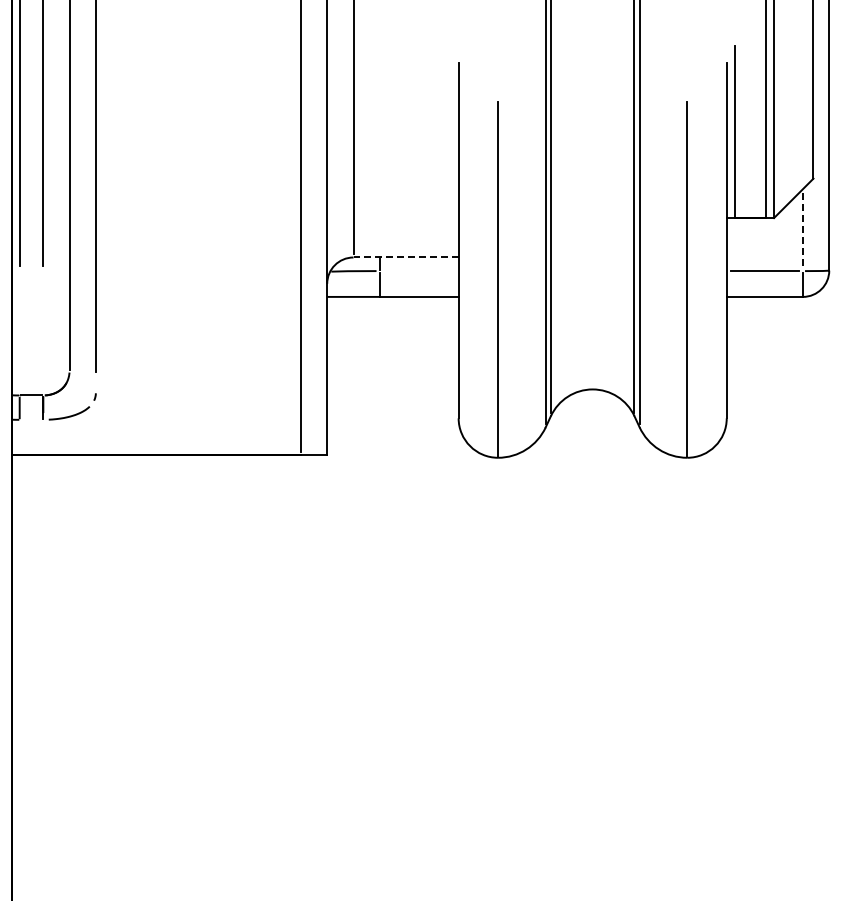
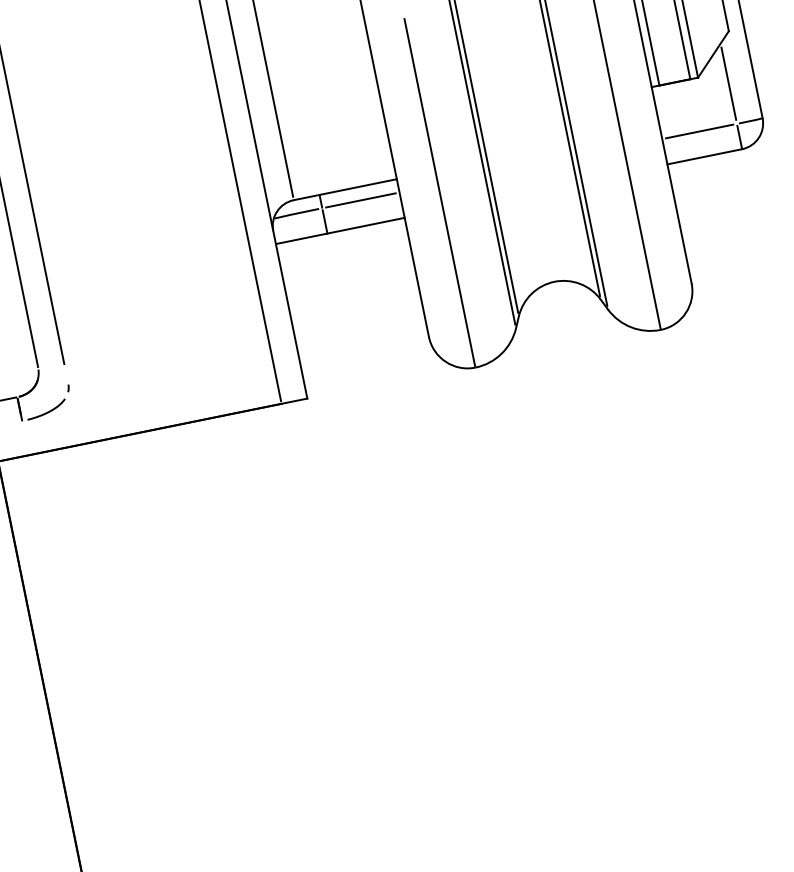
line: (802, 230) -> (728, 84), dashed -> solid
line: (406, 257) -> (345, 189), dashed -> solid
line: (418, 271) -> (360, 200), added

